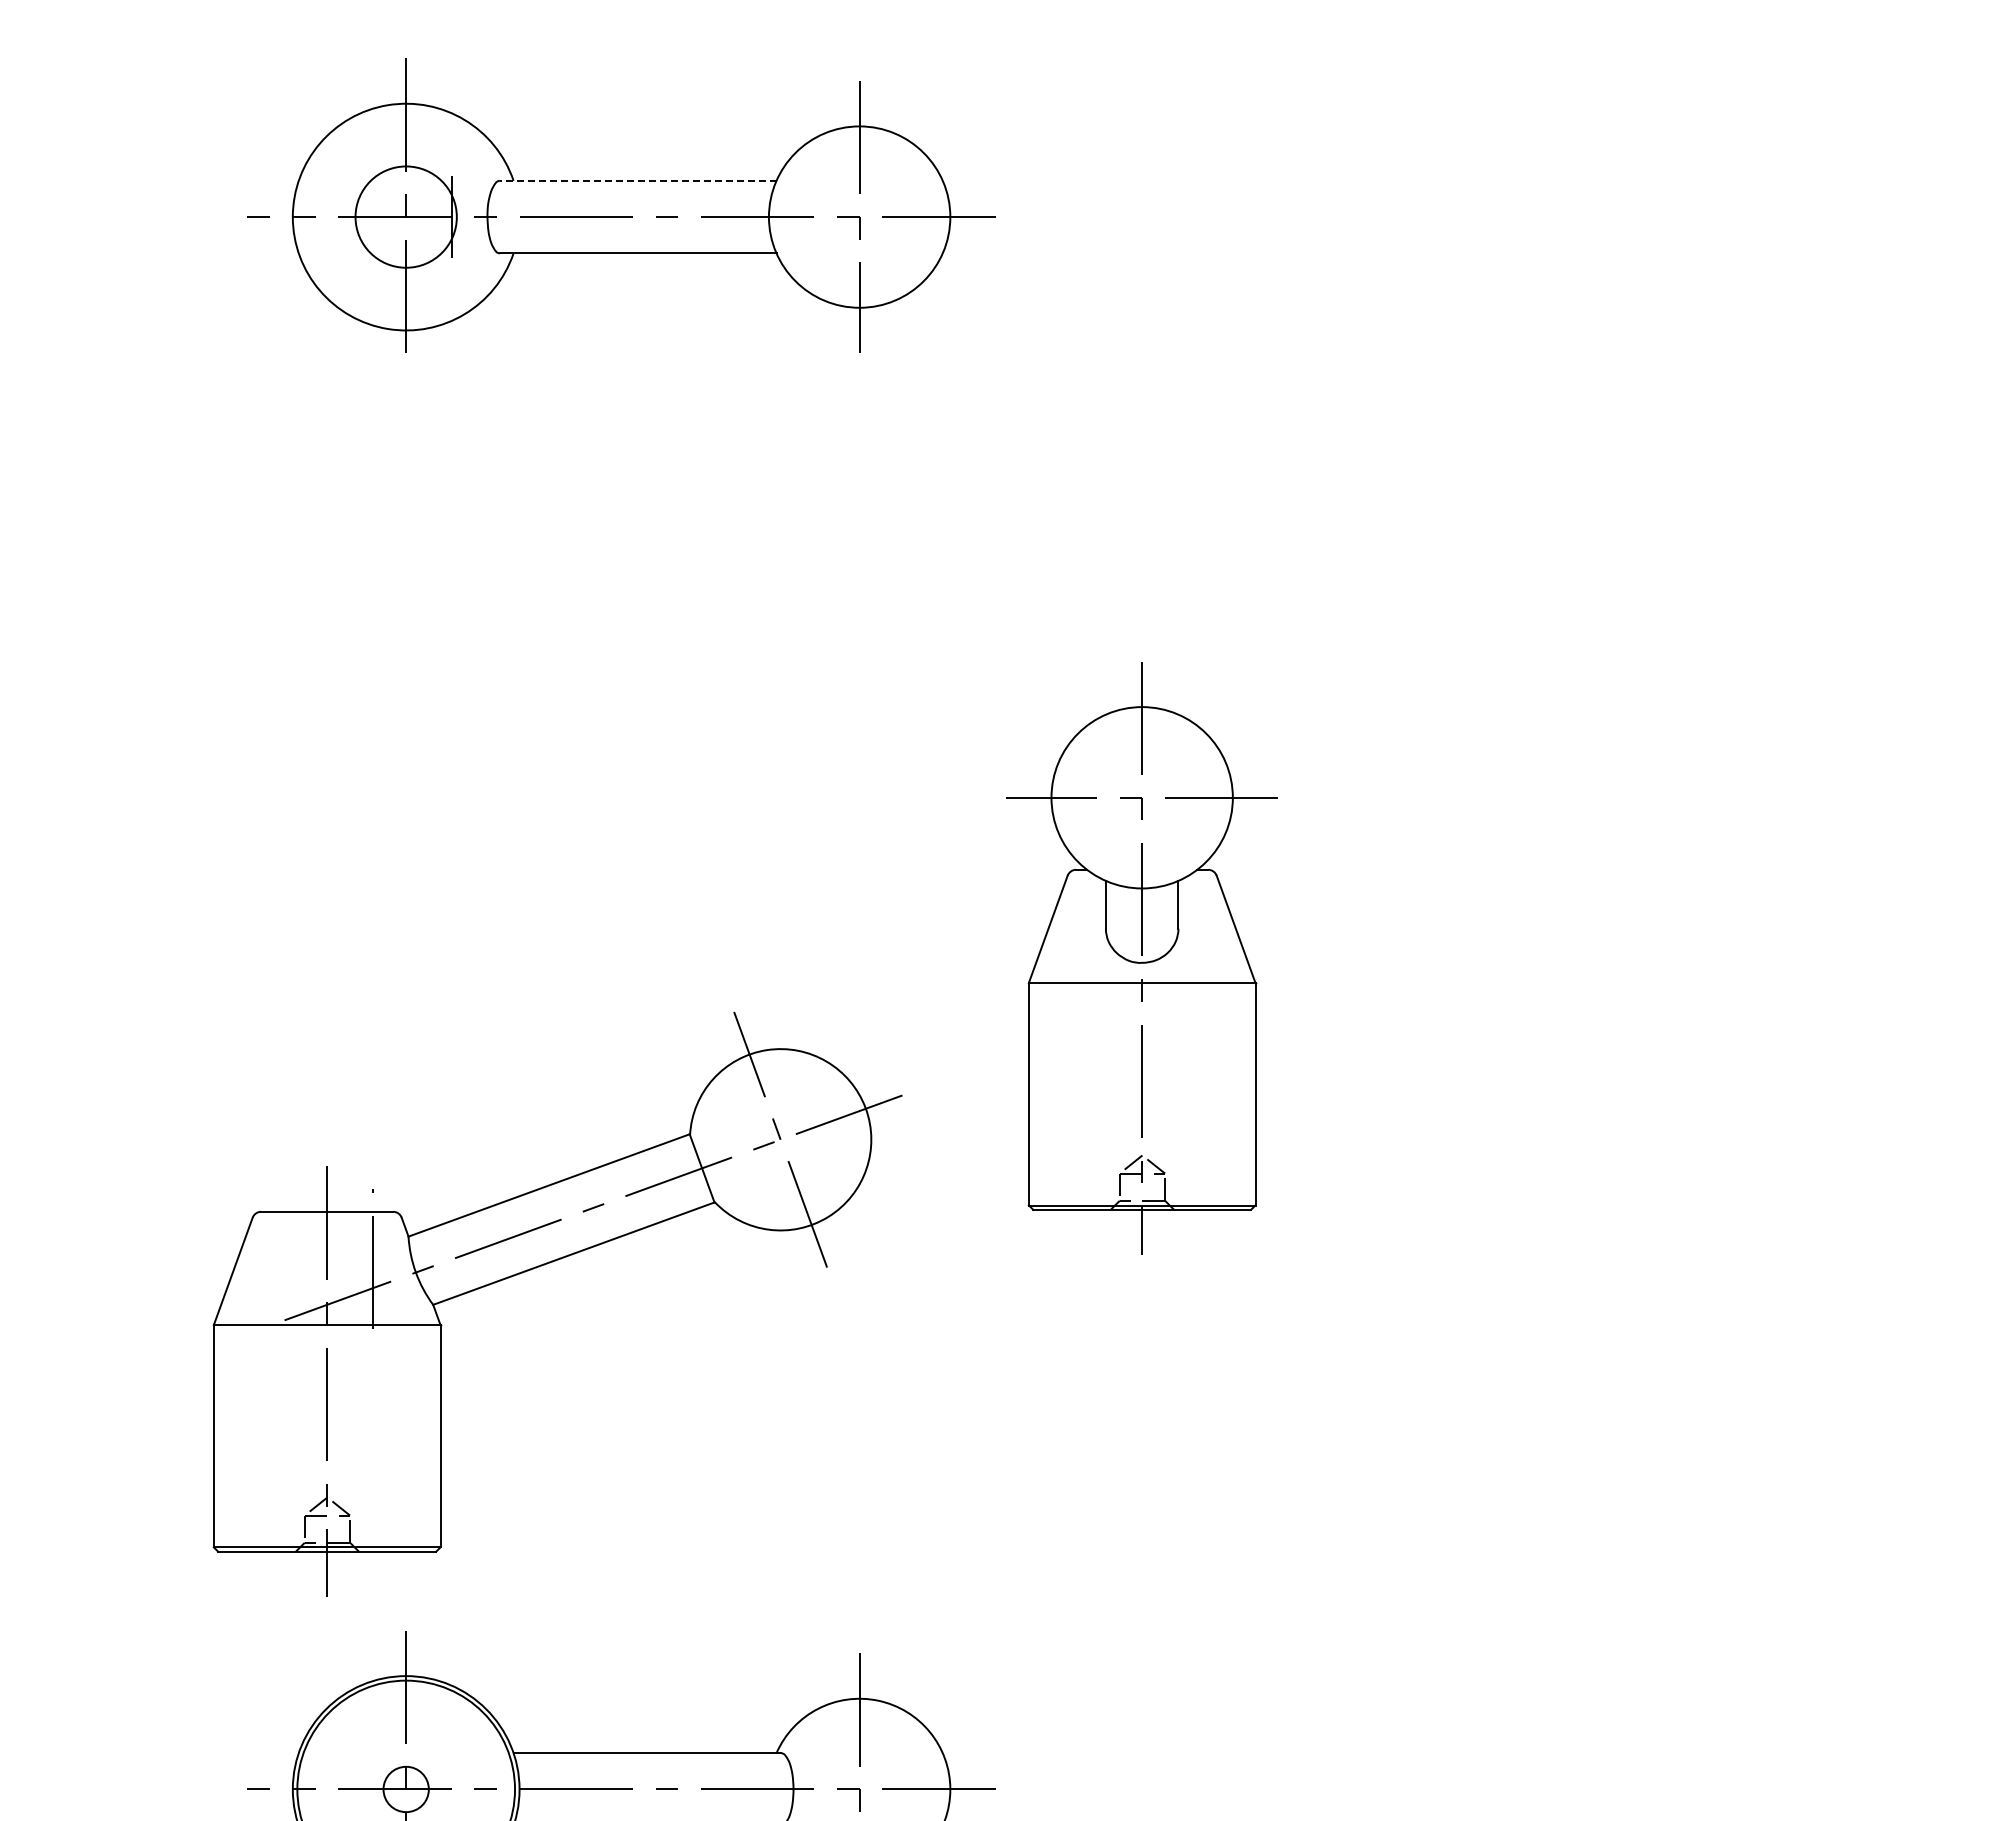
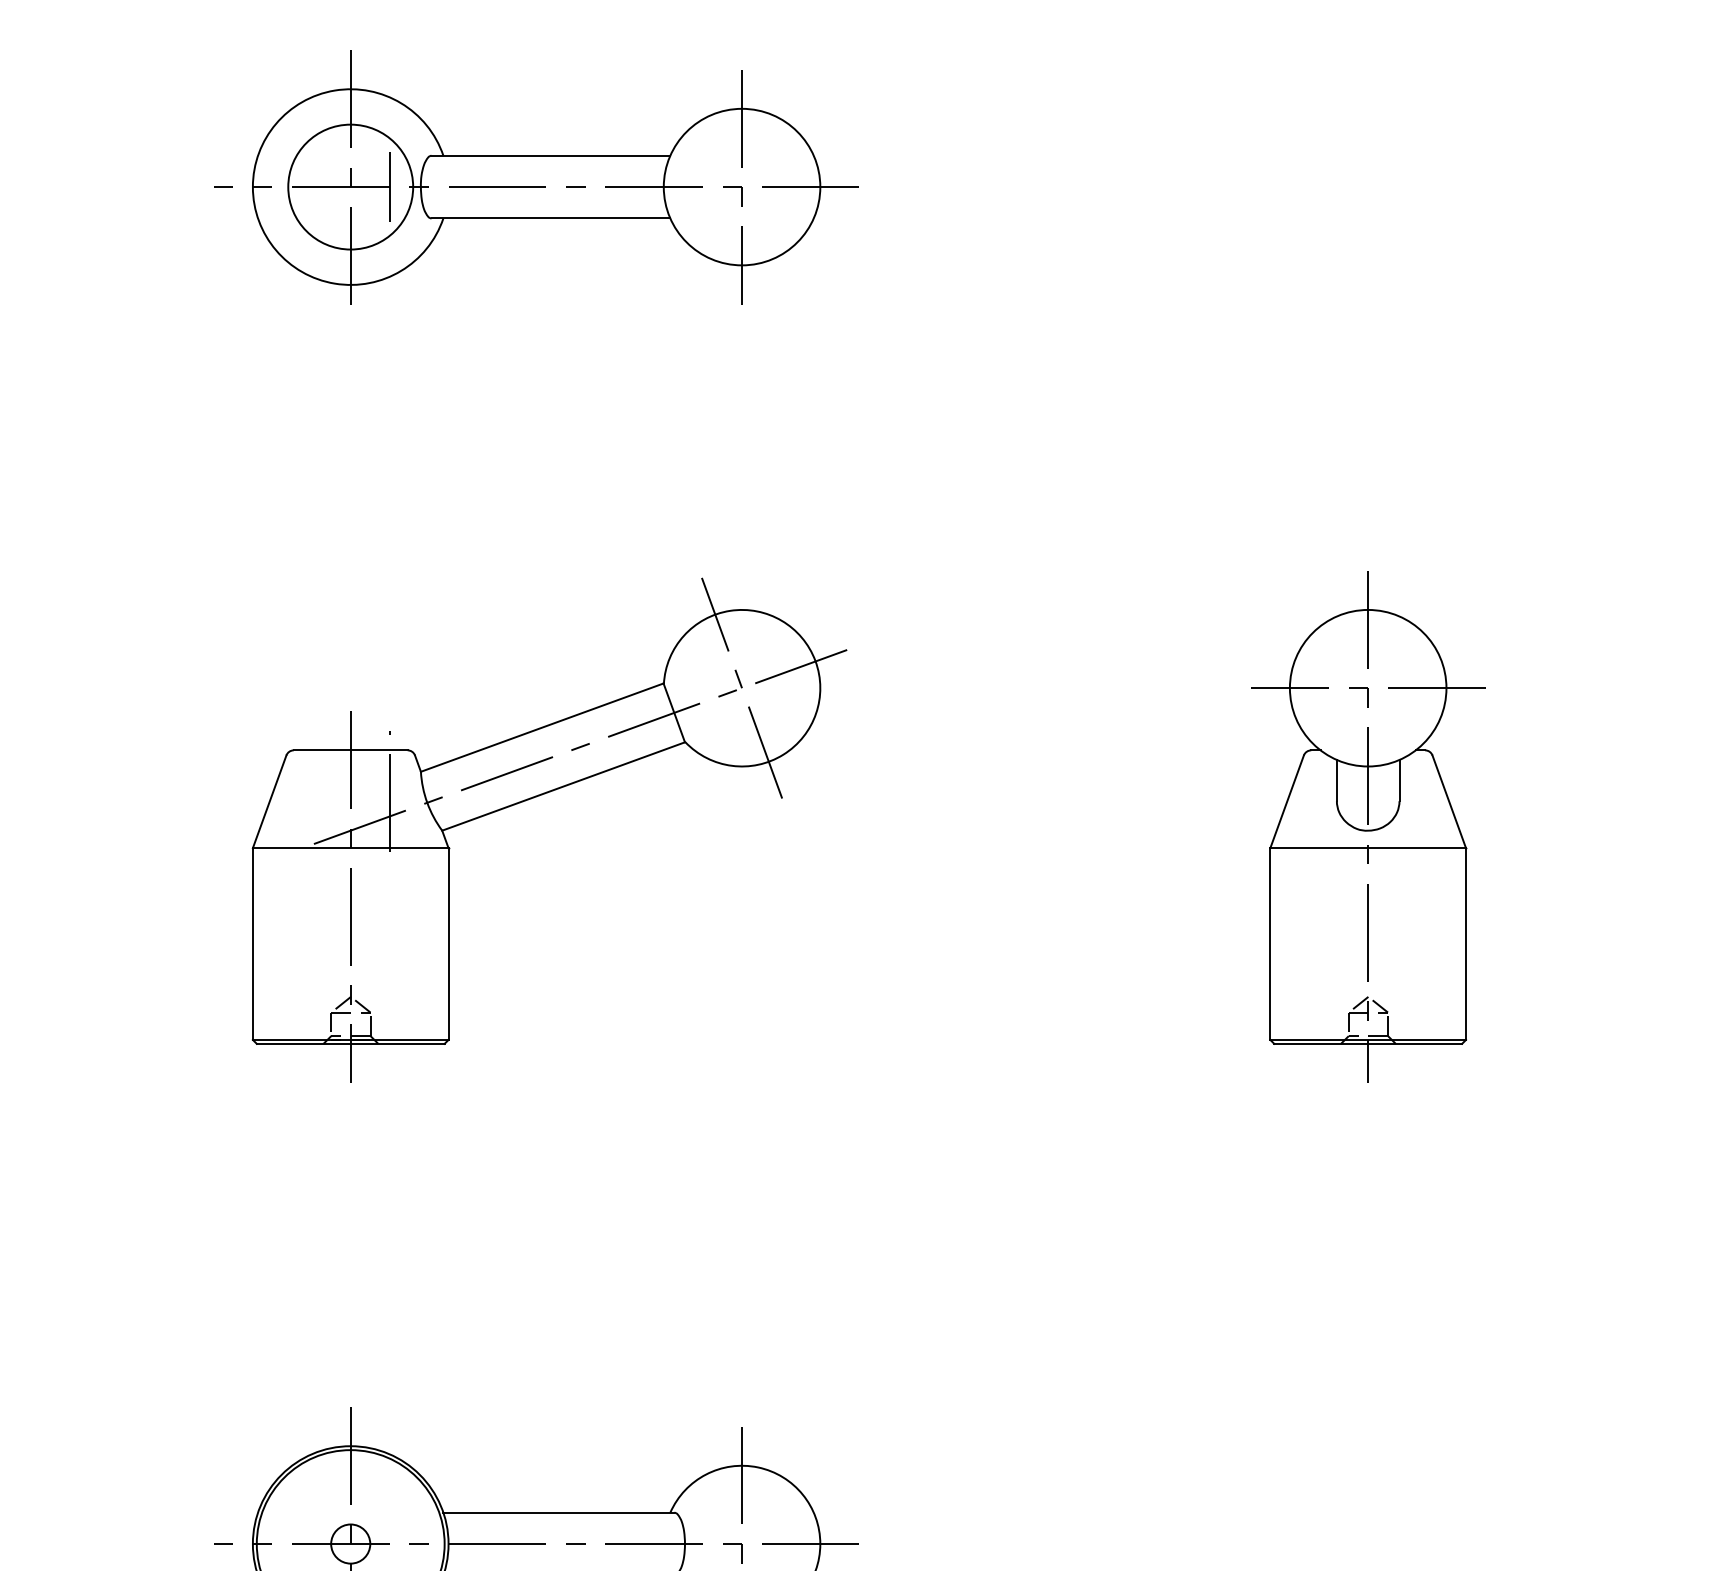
line: (637, 180) -> (550, 155), dashed -> solid
circle: (405, 216) -> (350, 186), size x1.43
part: (1141, 958) -> (1367, 826), moved
part: (544, 1265) -> (538, 796), moved

